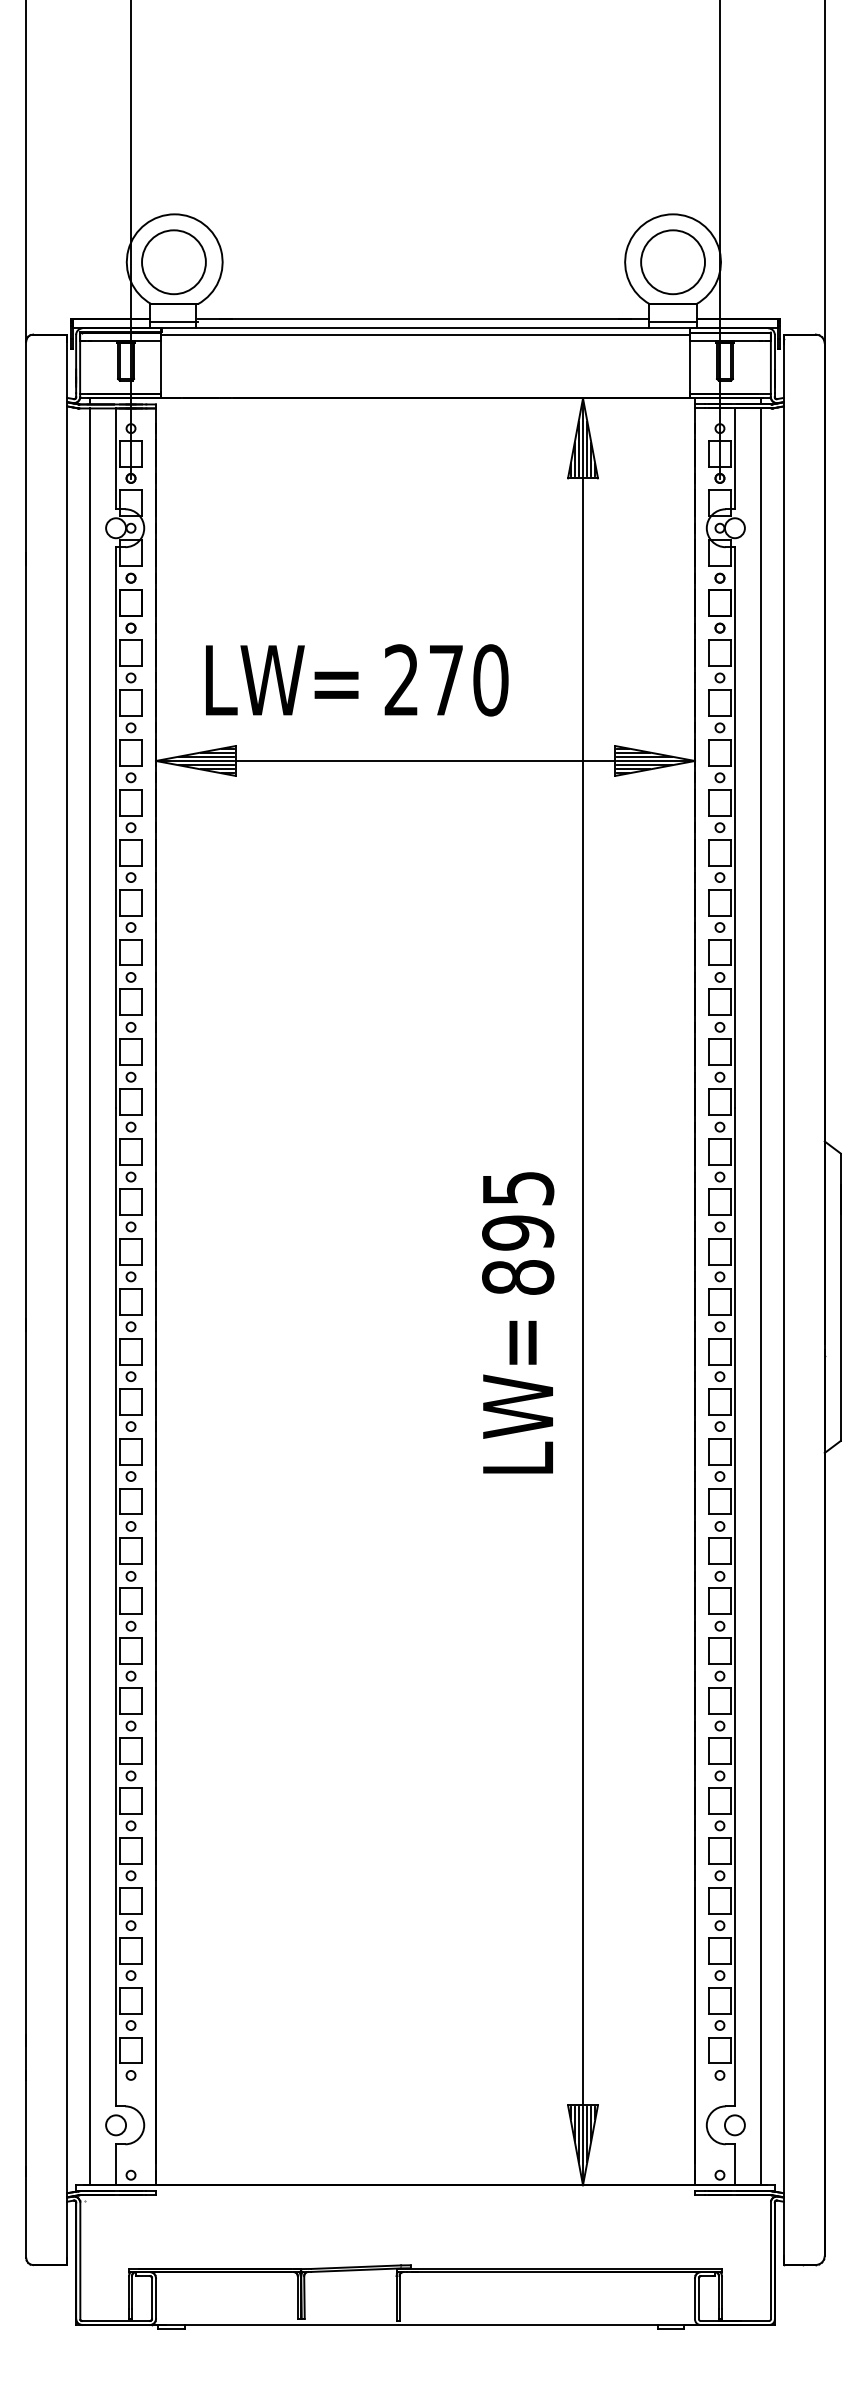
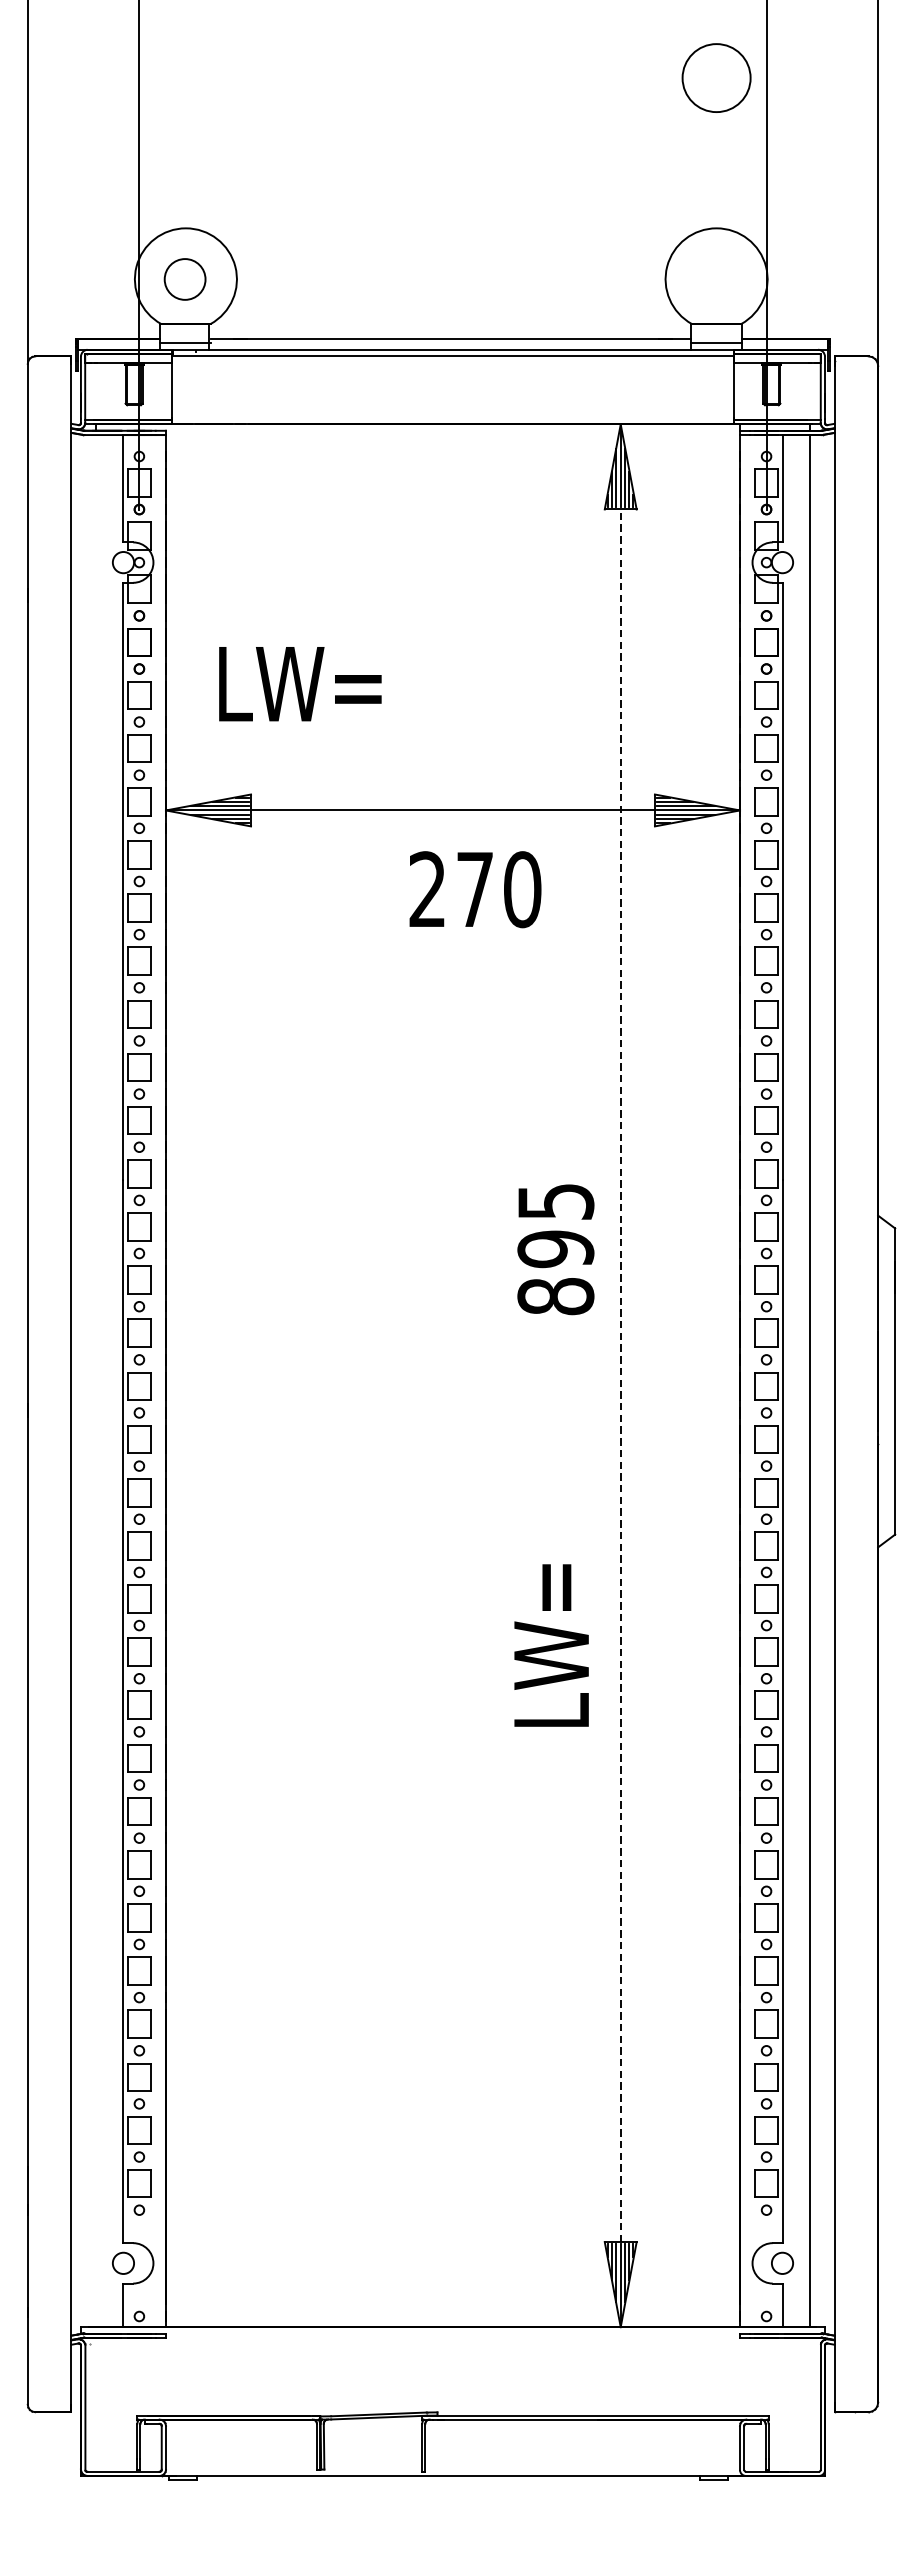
circle: (173, 262) -> (184, 279), size x0.6
circle: (672, 262) -> (716, 78), moved
text: (282, 680) -> (300, 684), moved
text: (446, 680) -> (475, 889), moved
text: (518, 1233) -> (556, 1249), moved
line: (583, 1291) -> (621, 1375), solid -> dashed
line: (90, 1296) -> (96, 1380), removed
text: (517, 1396) -> (550, 1644), moved

